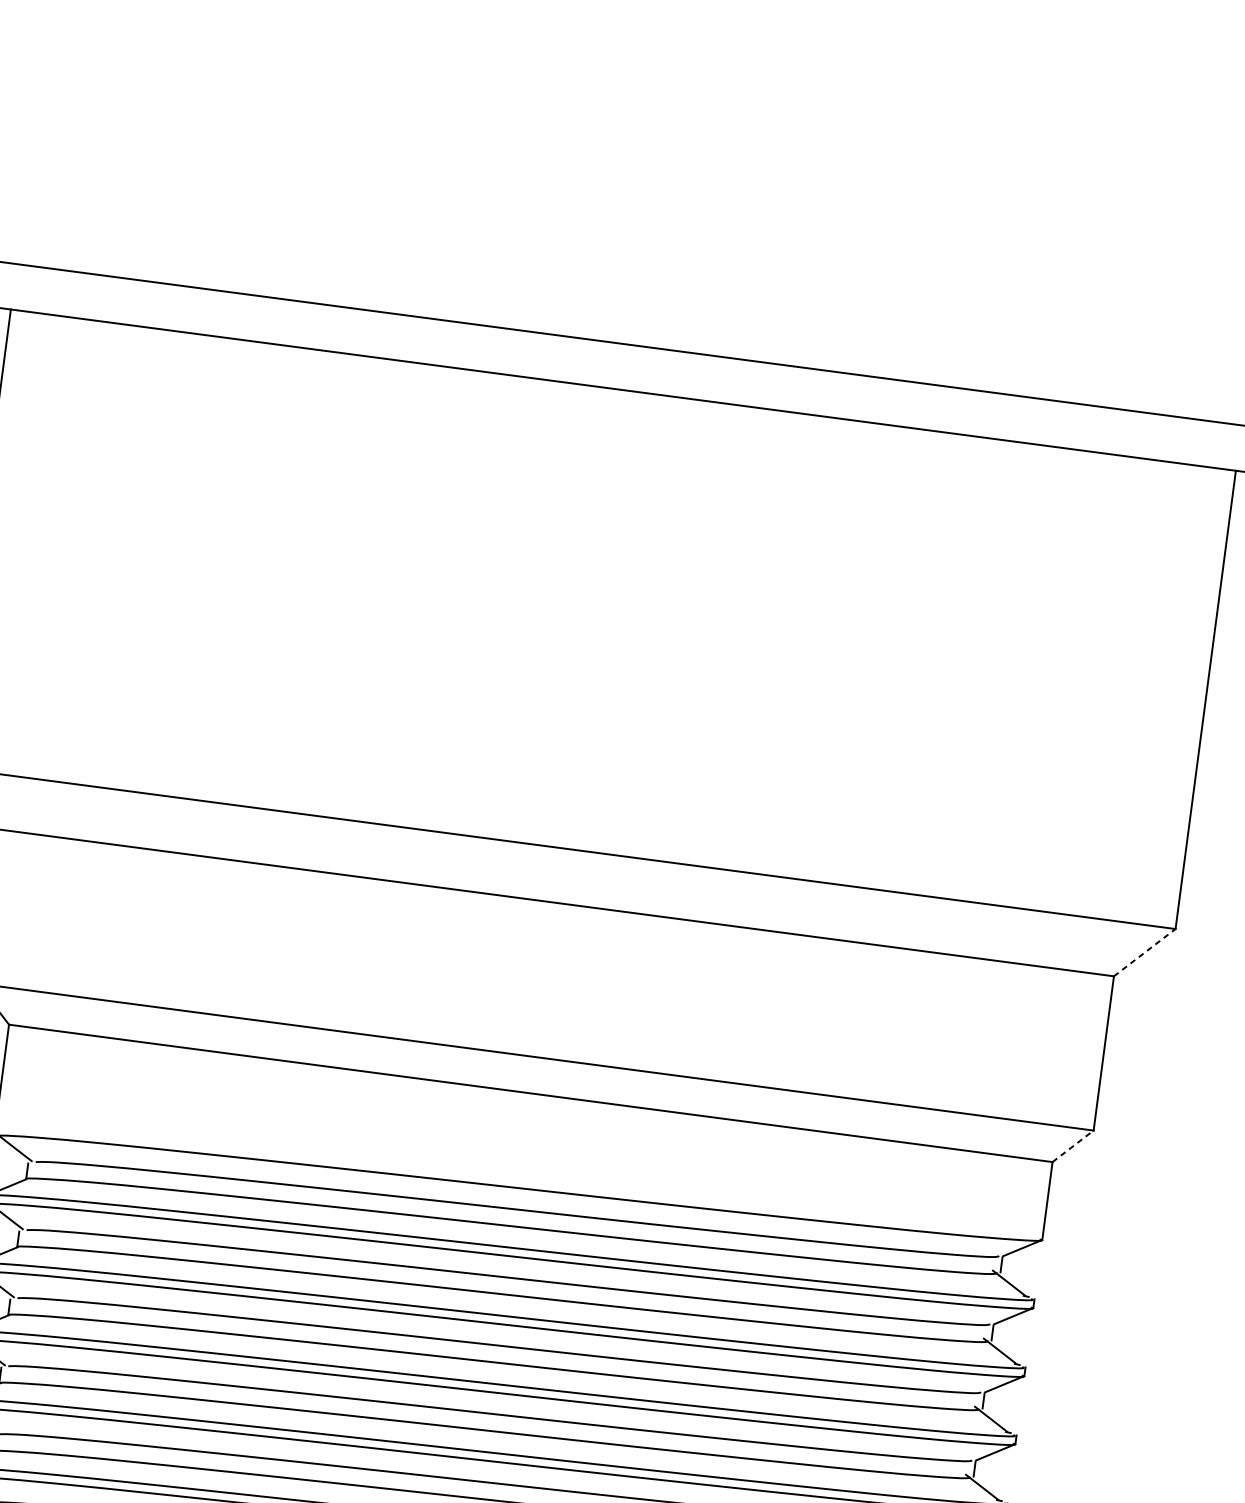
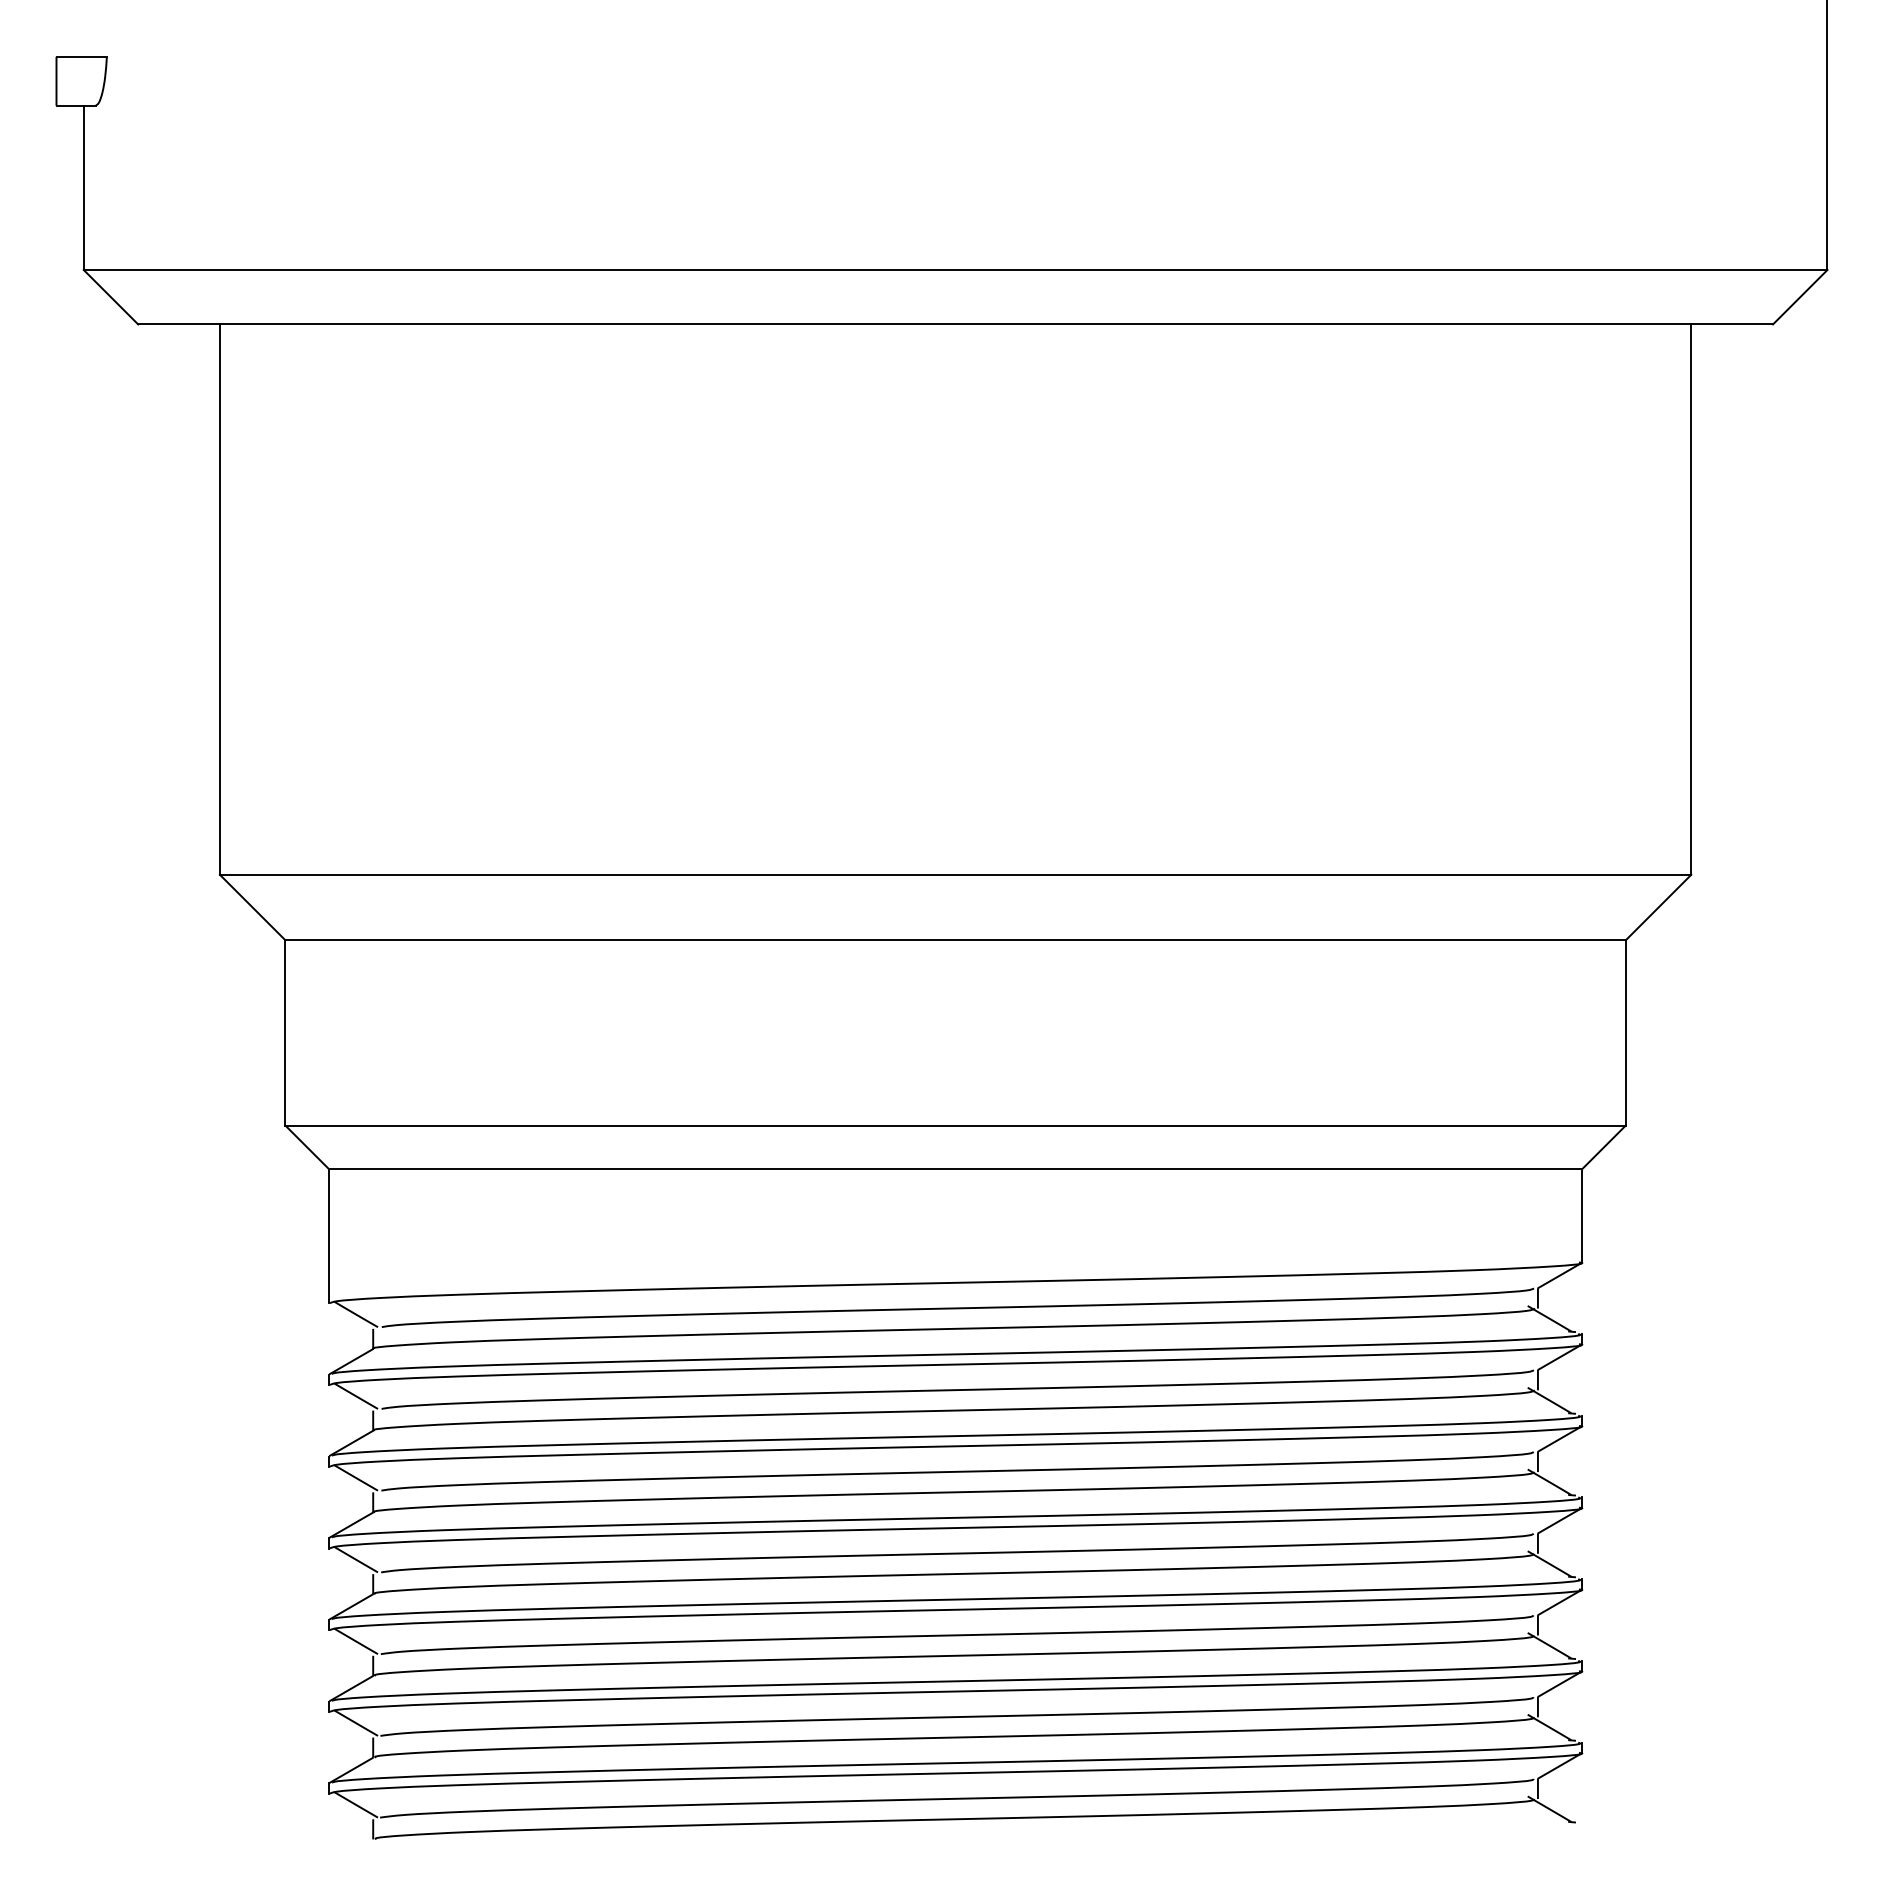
line: (1144, 952) -> (1658, 907), dashed -> solid
line: (1073, 1146) -> (1604, 1147), dashed -> solid

